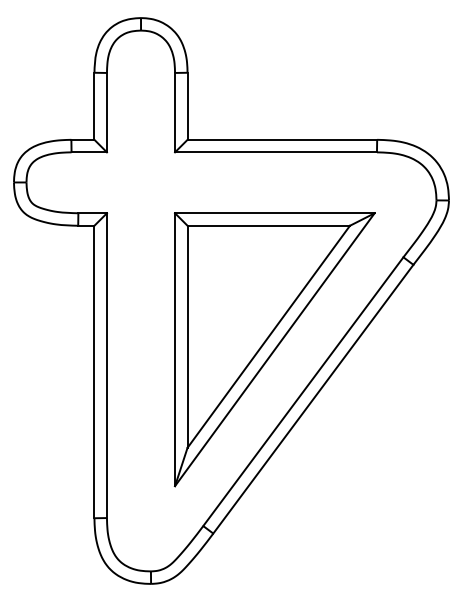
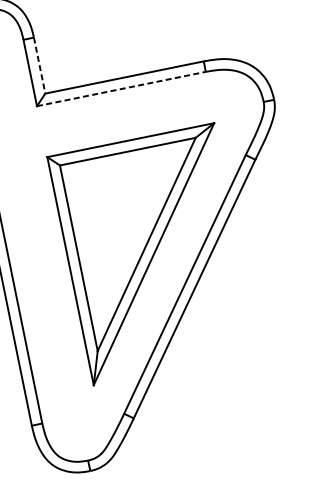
line: (187, 106) -> (39, 65), solid -> dashed
line: (276, 152) -> (121, 89), solid -> dashed

